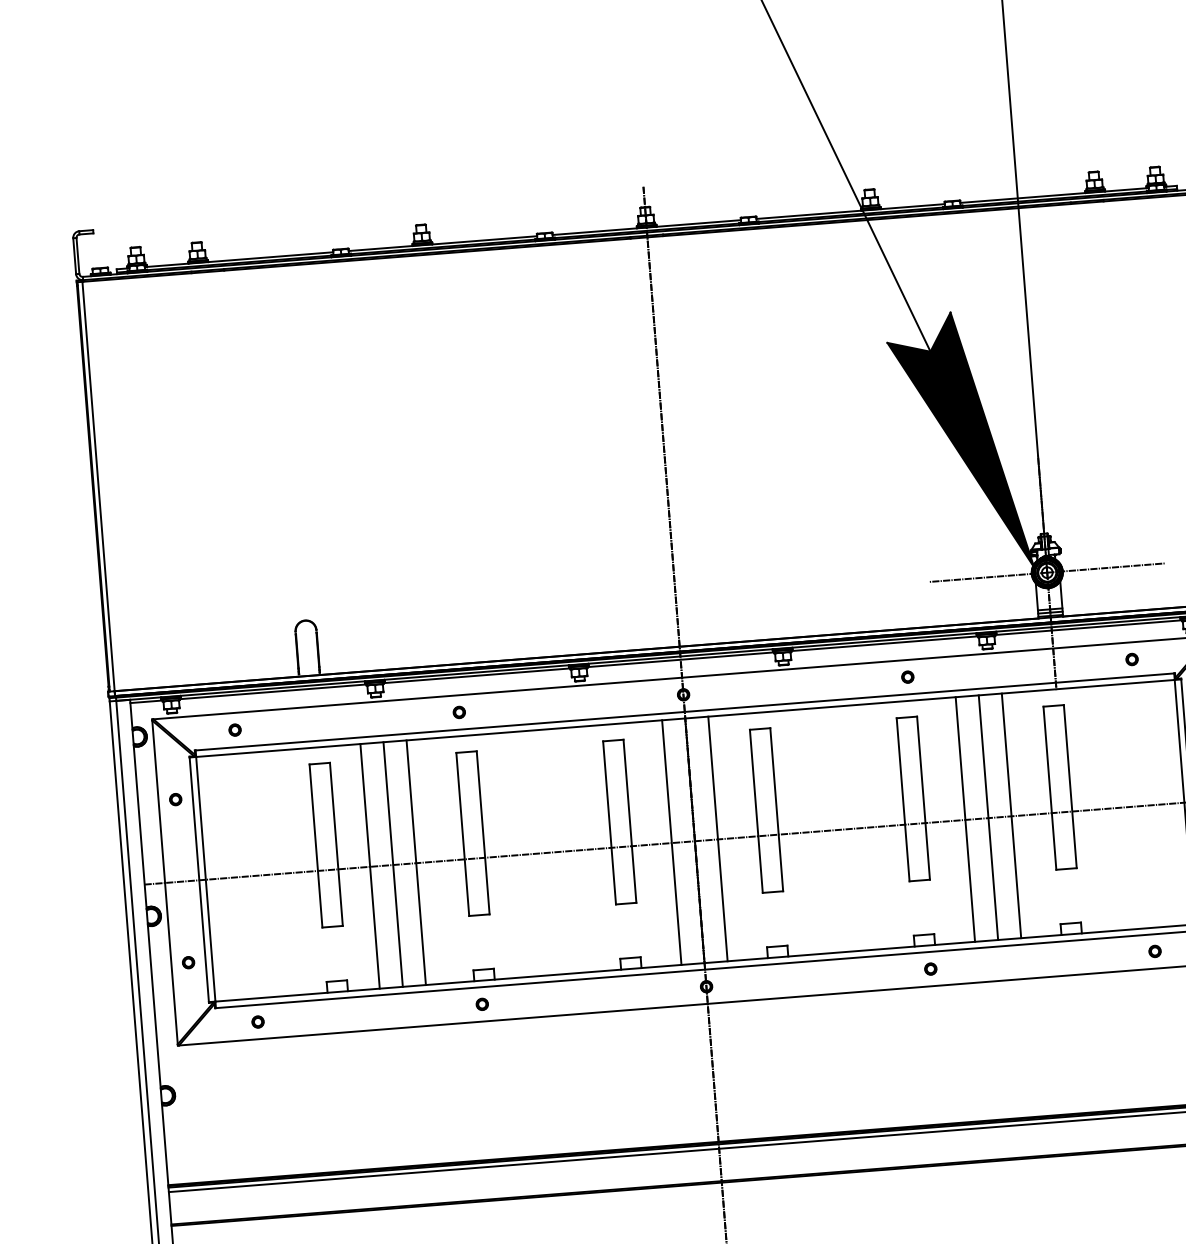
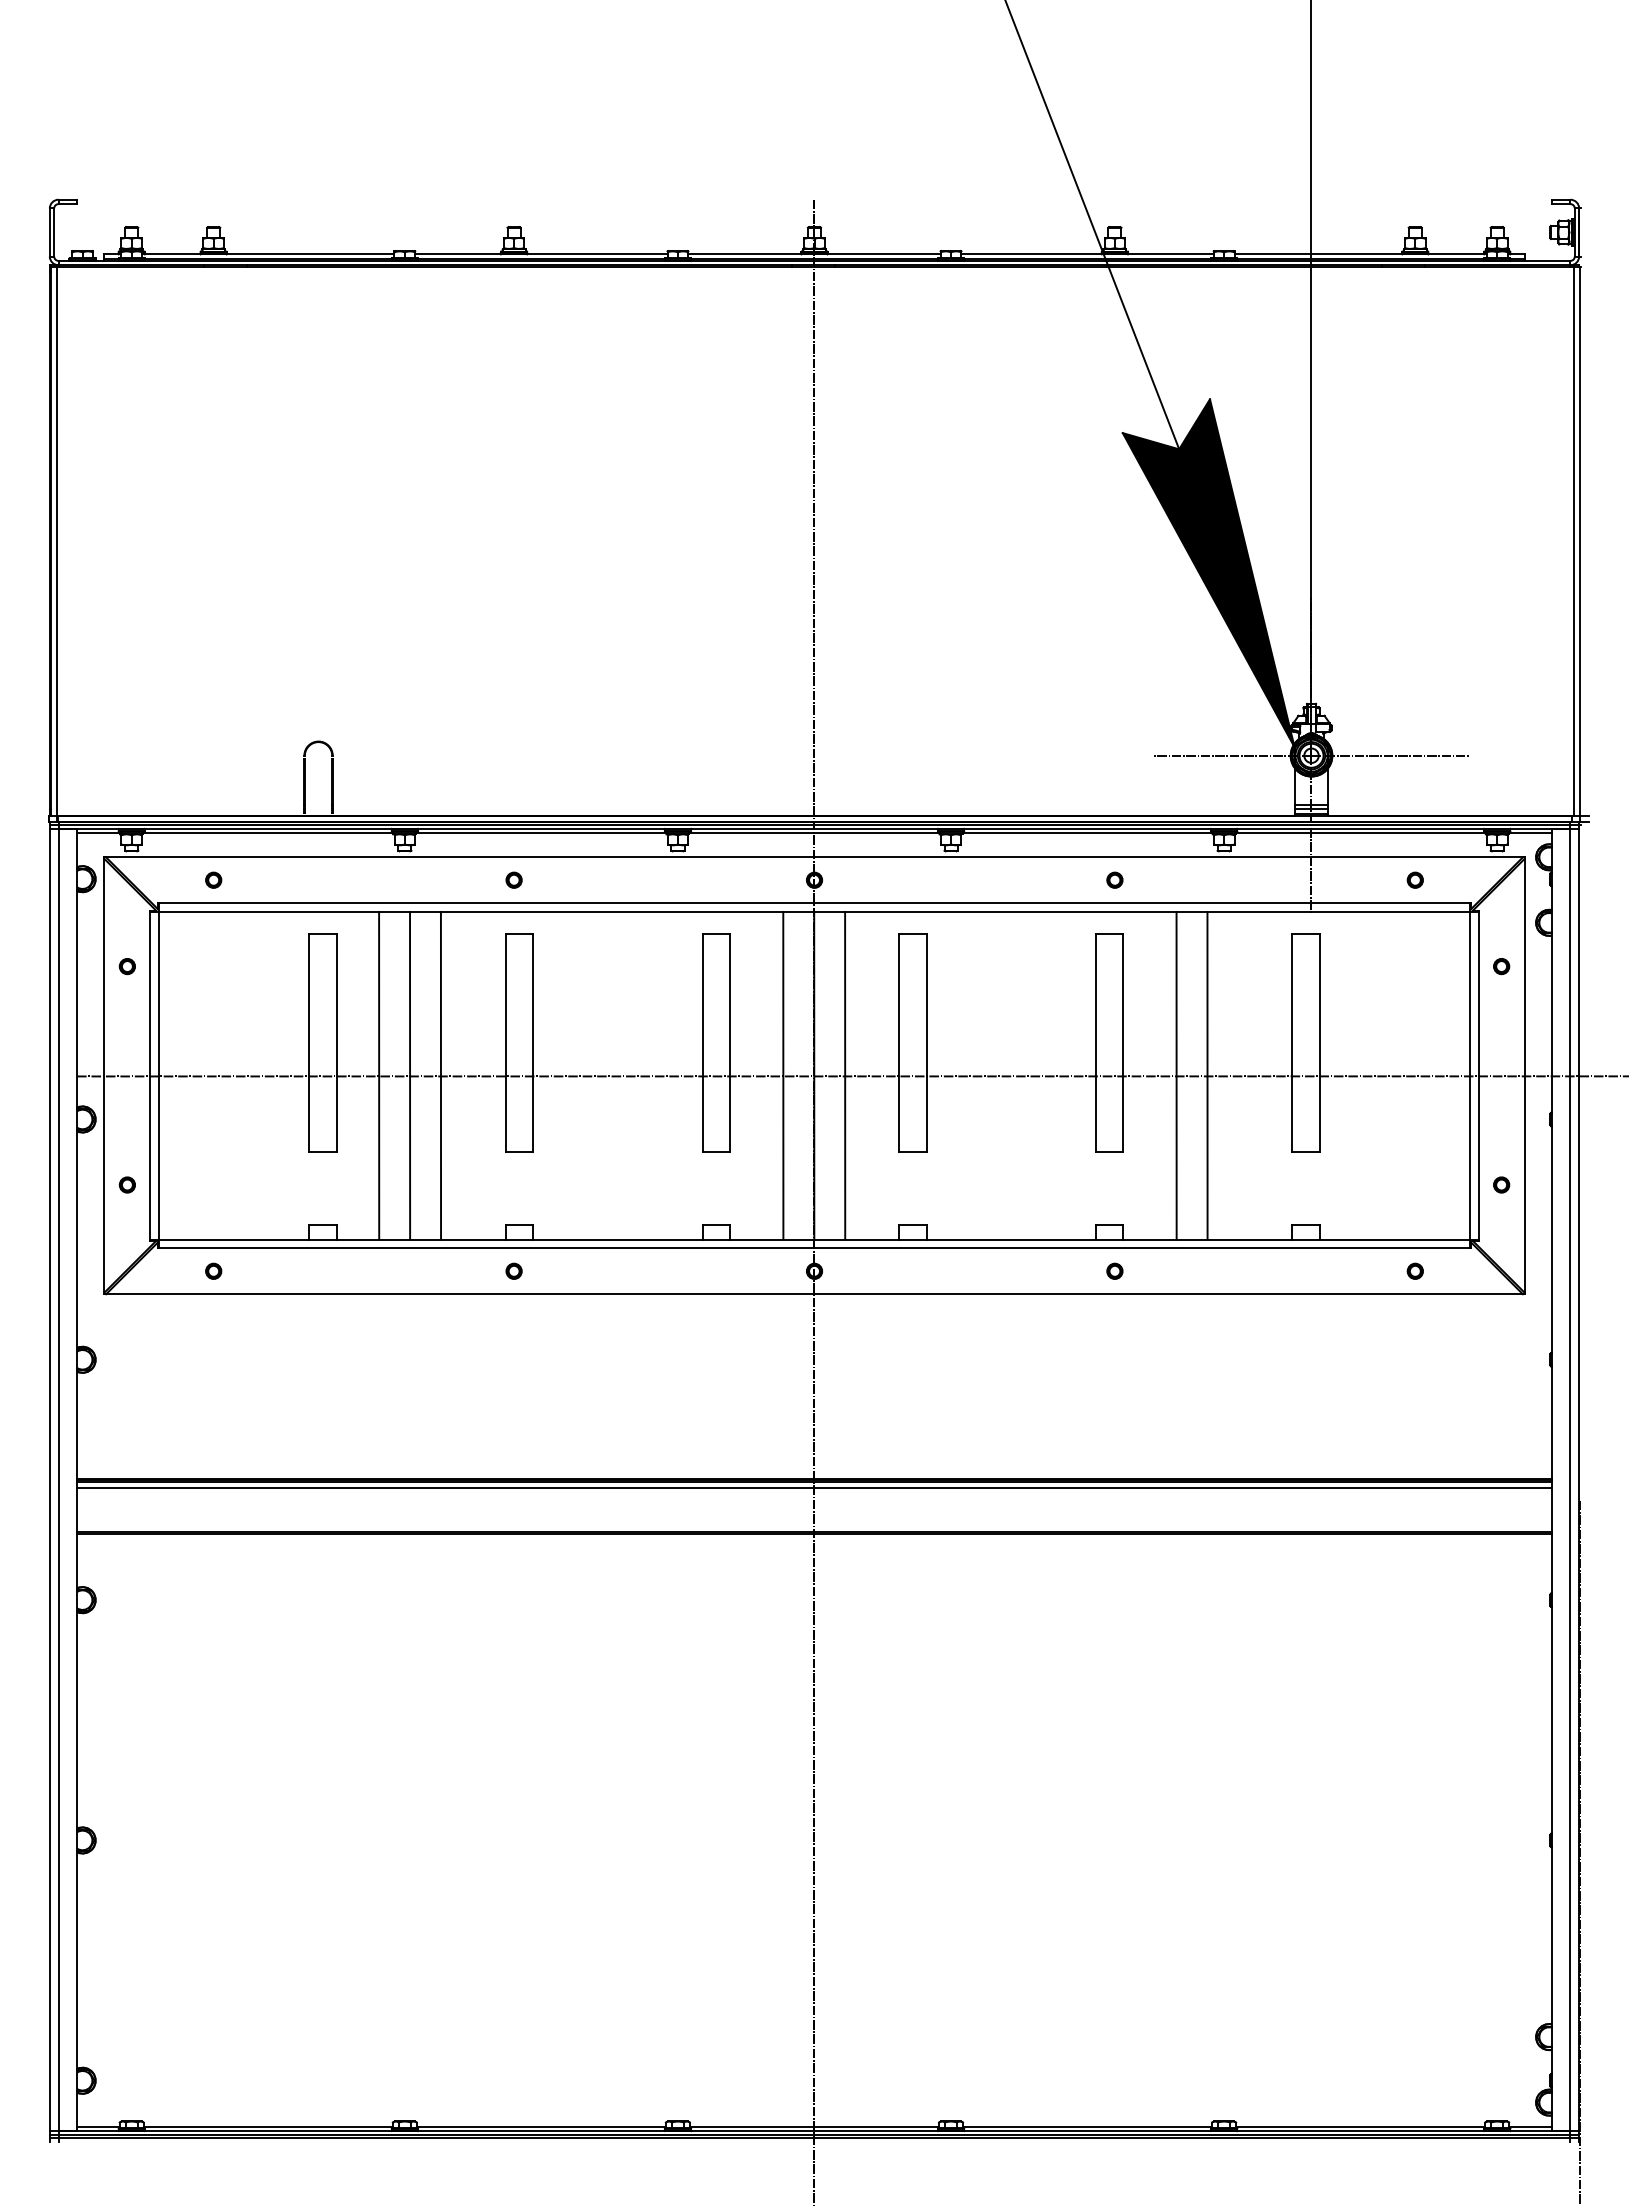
line: (1011, 815) -> (1238, 1075), removed

